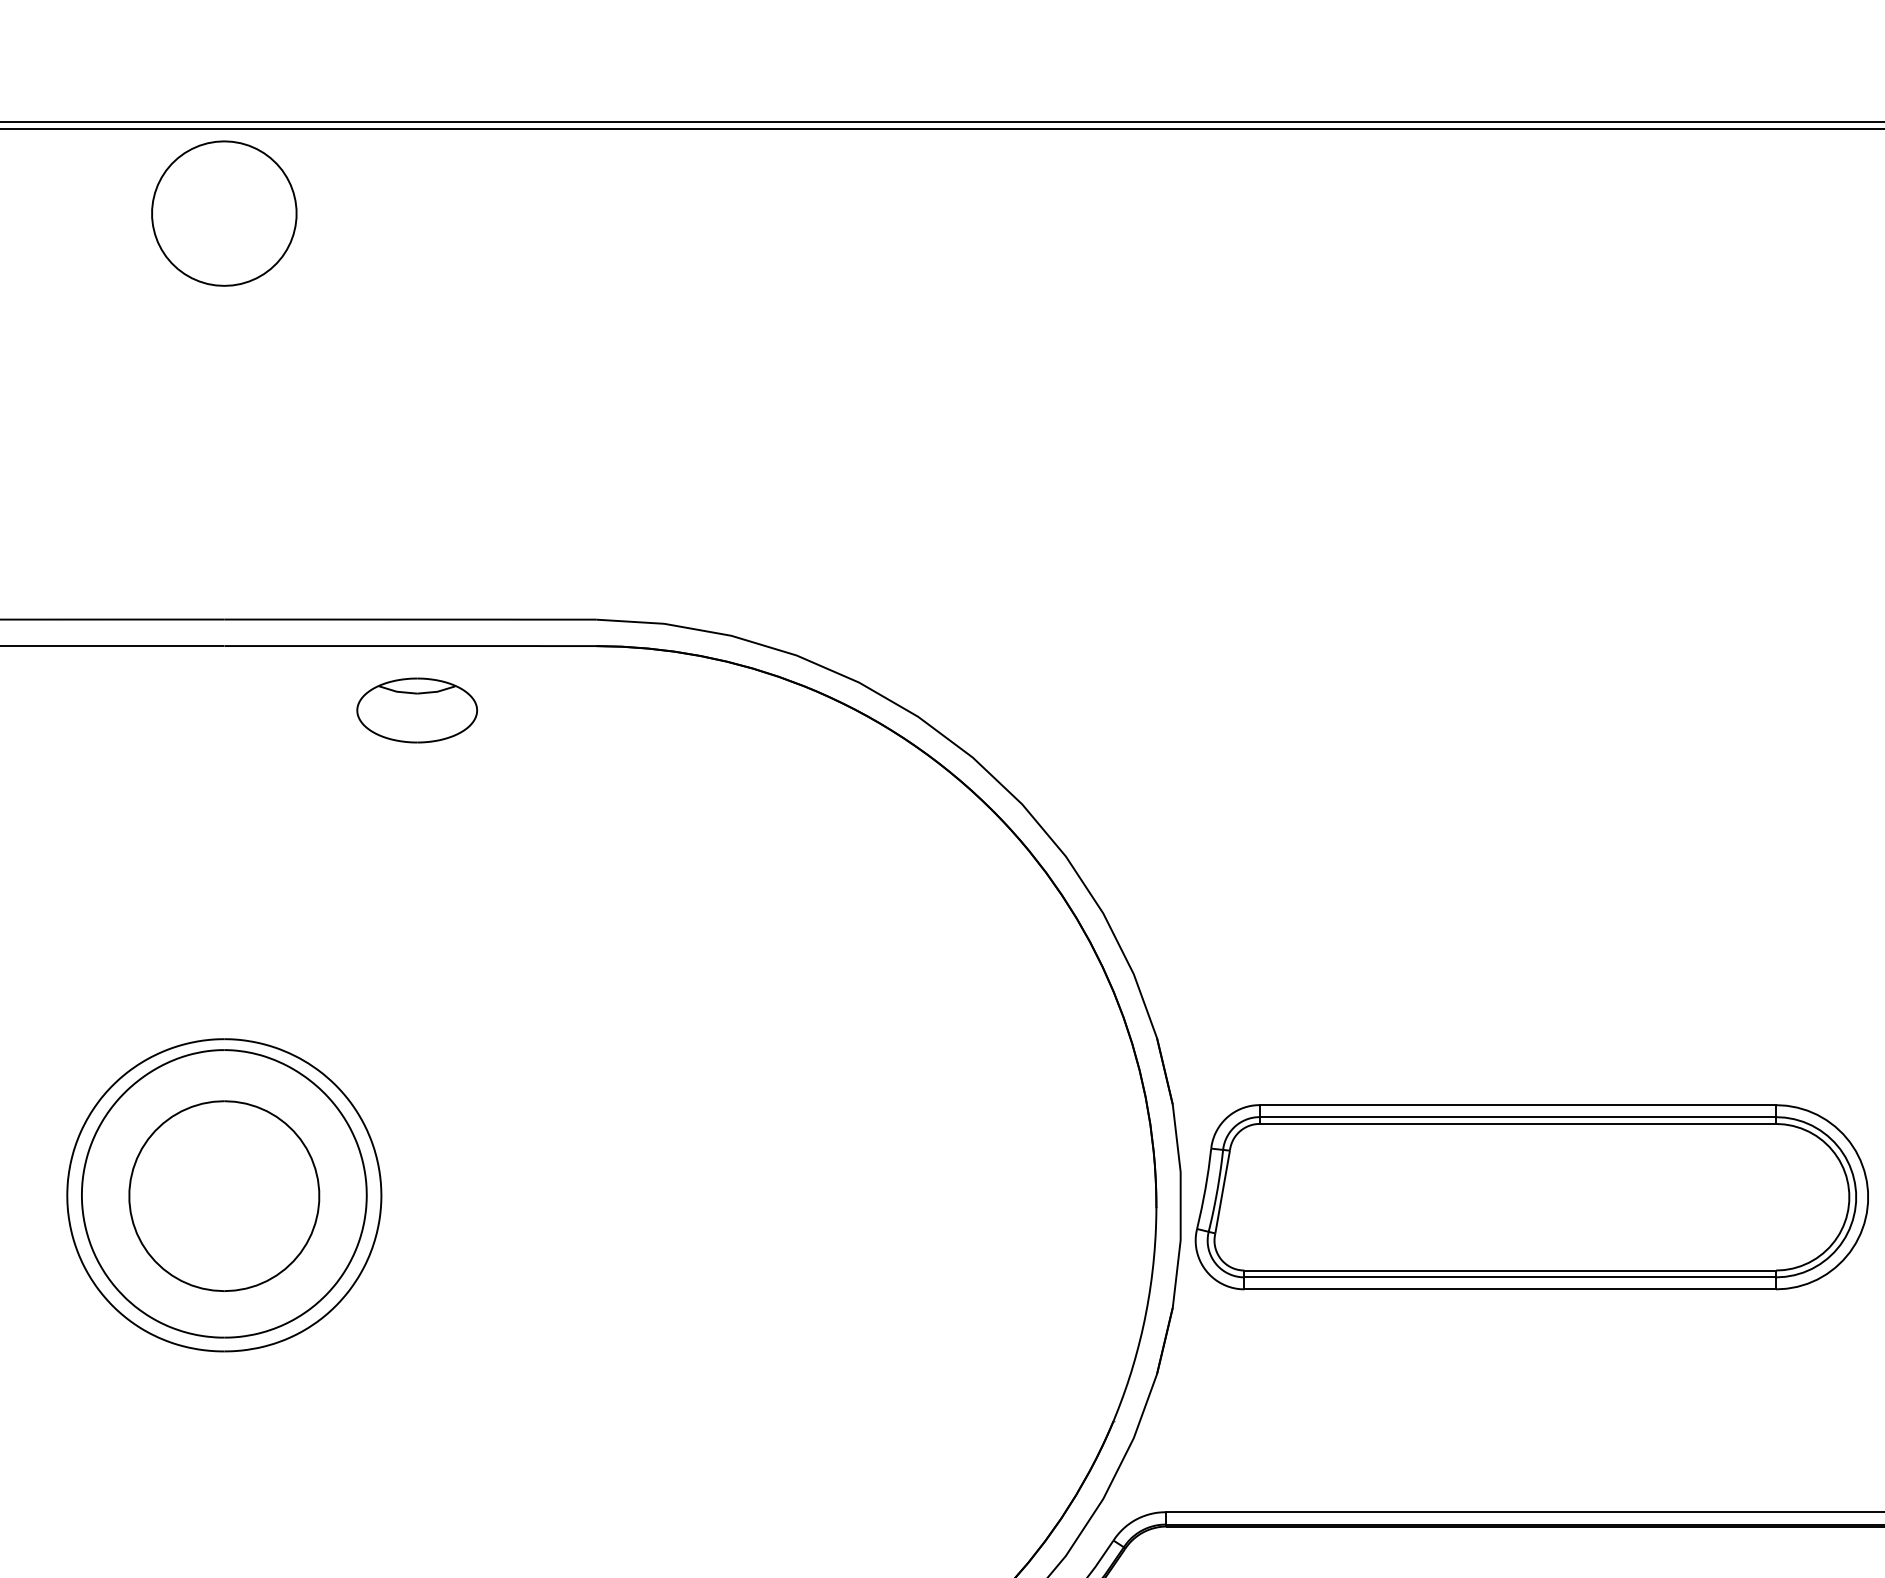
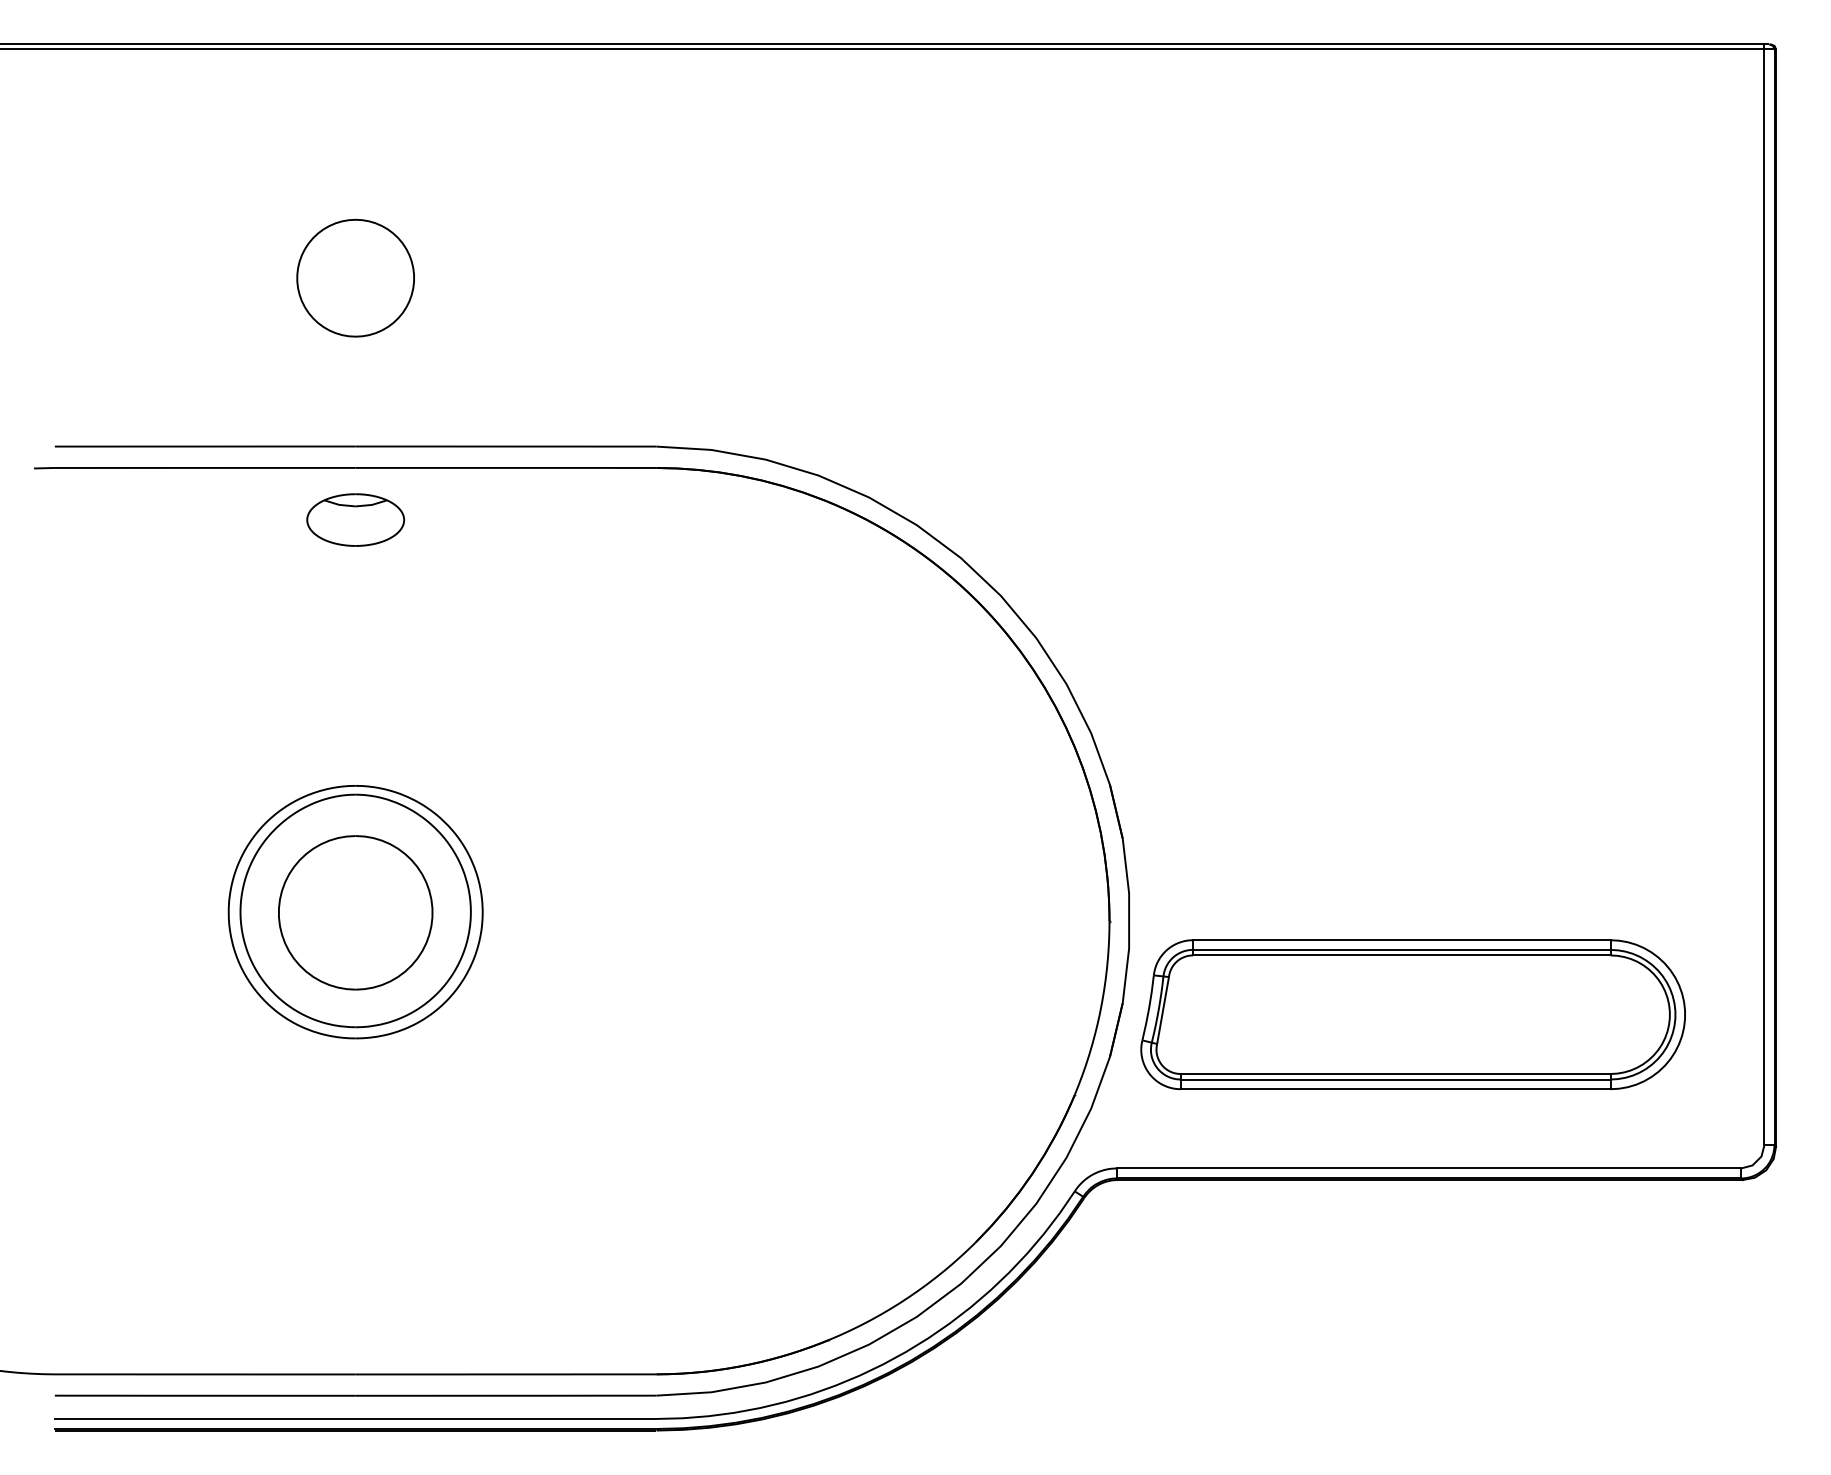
part: (224, 212) -> (355, 277), moved
part: (416, 709) -> (355, 519), moved
part: (1531, 1196) -> (1412, 1014), moved

